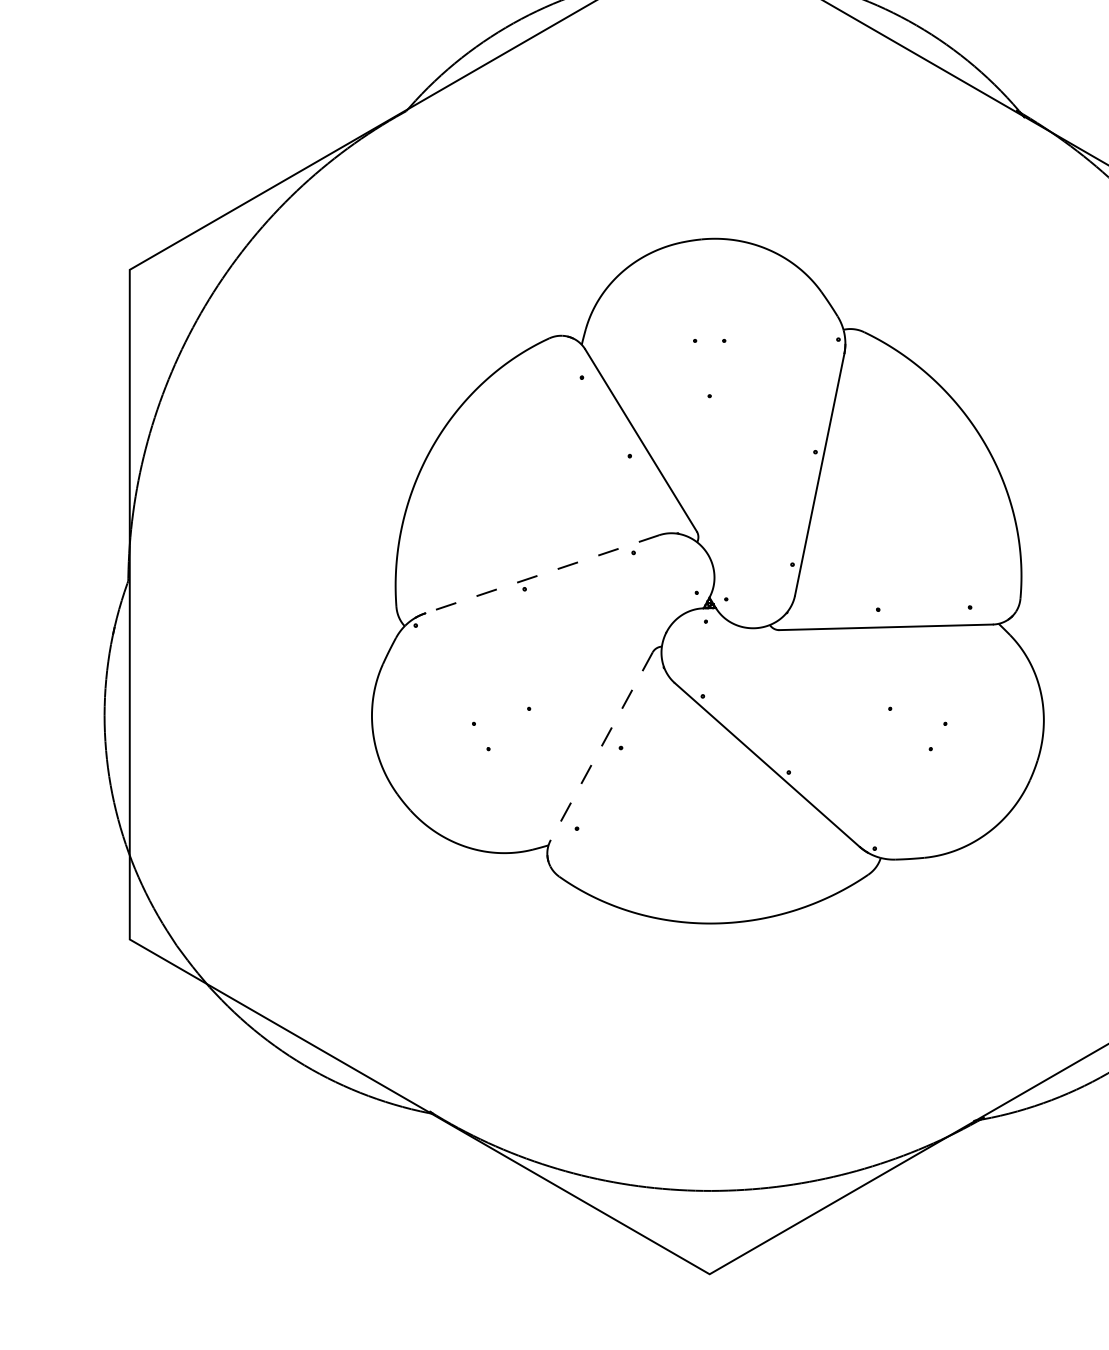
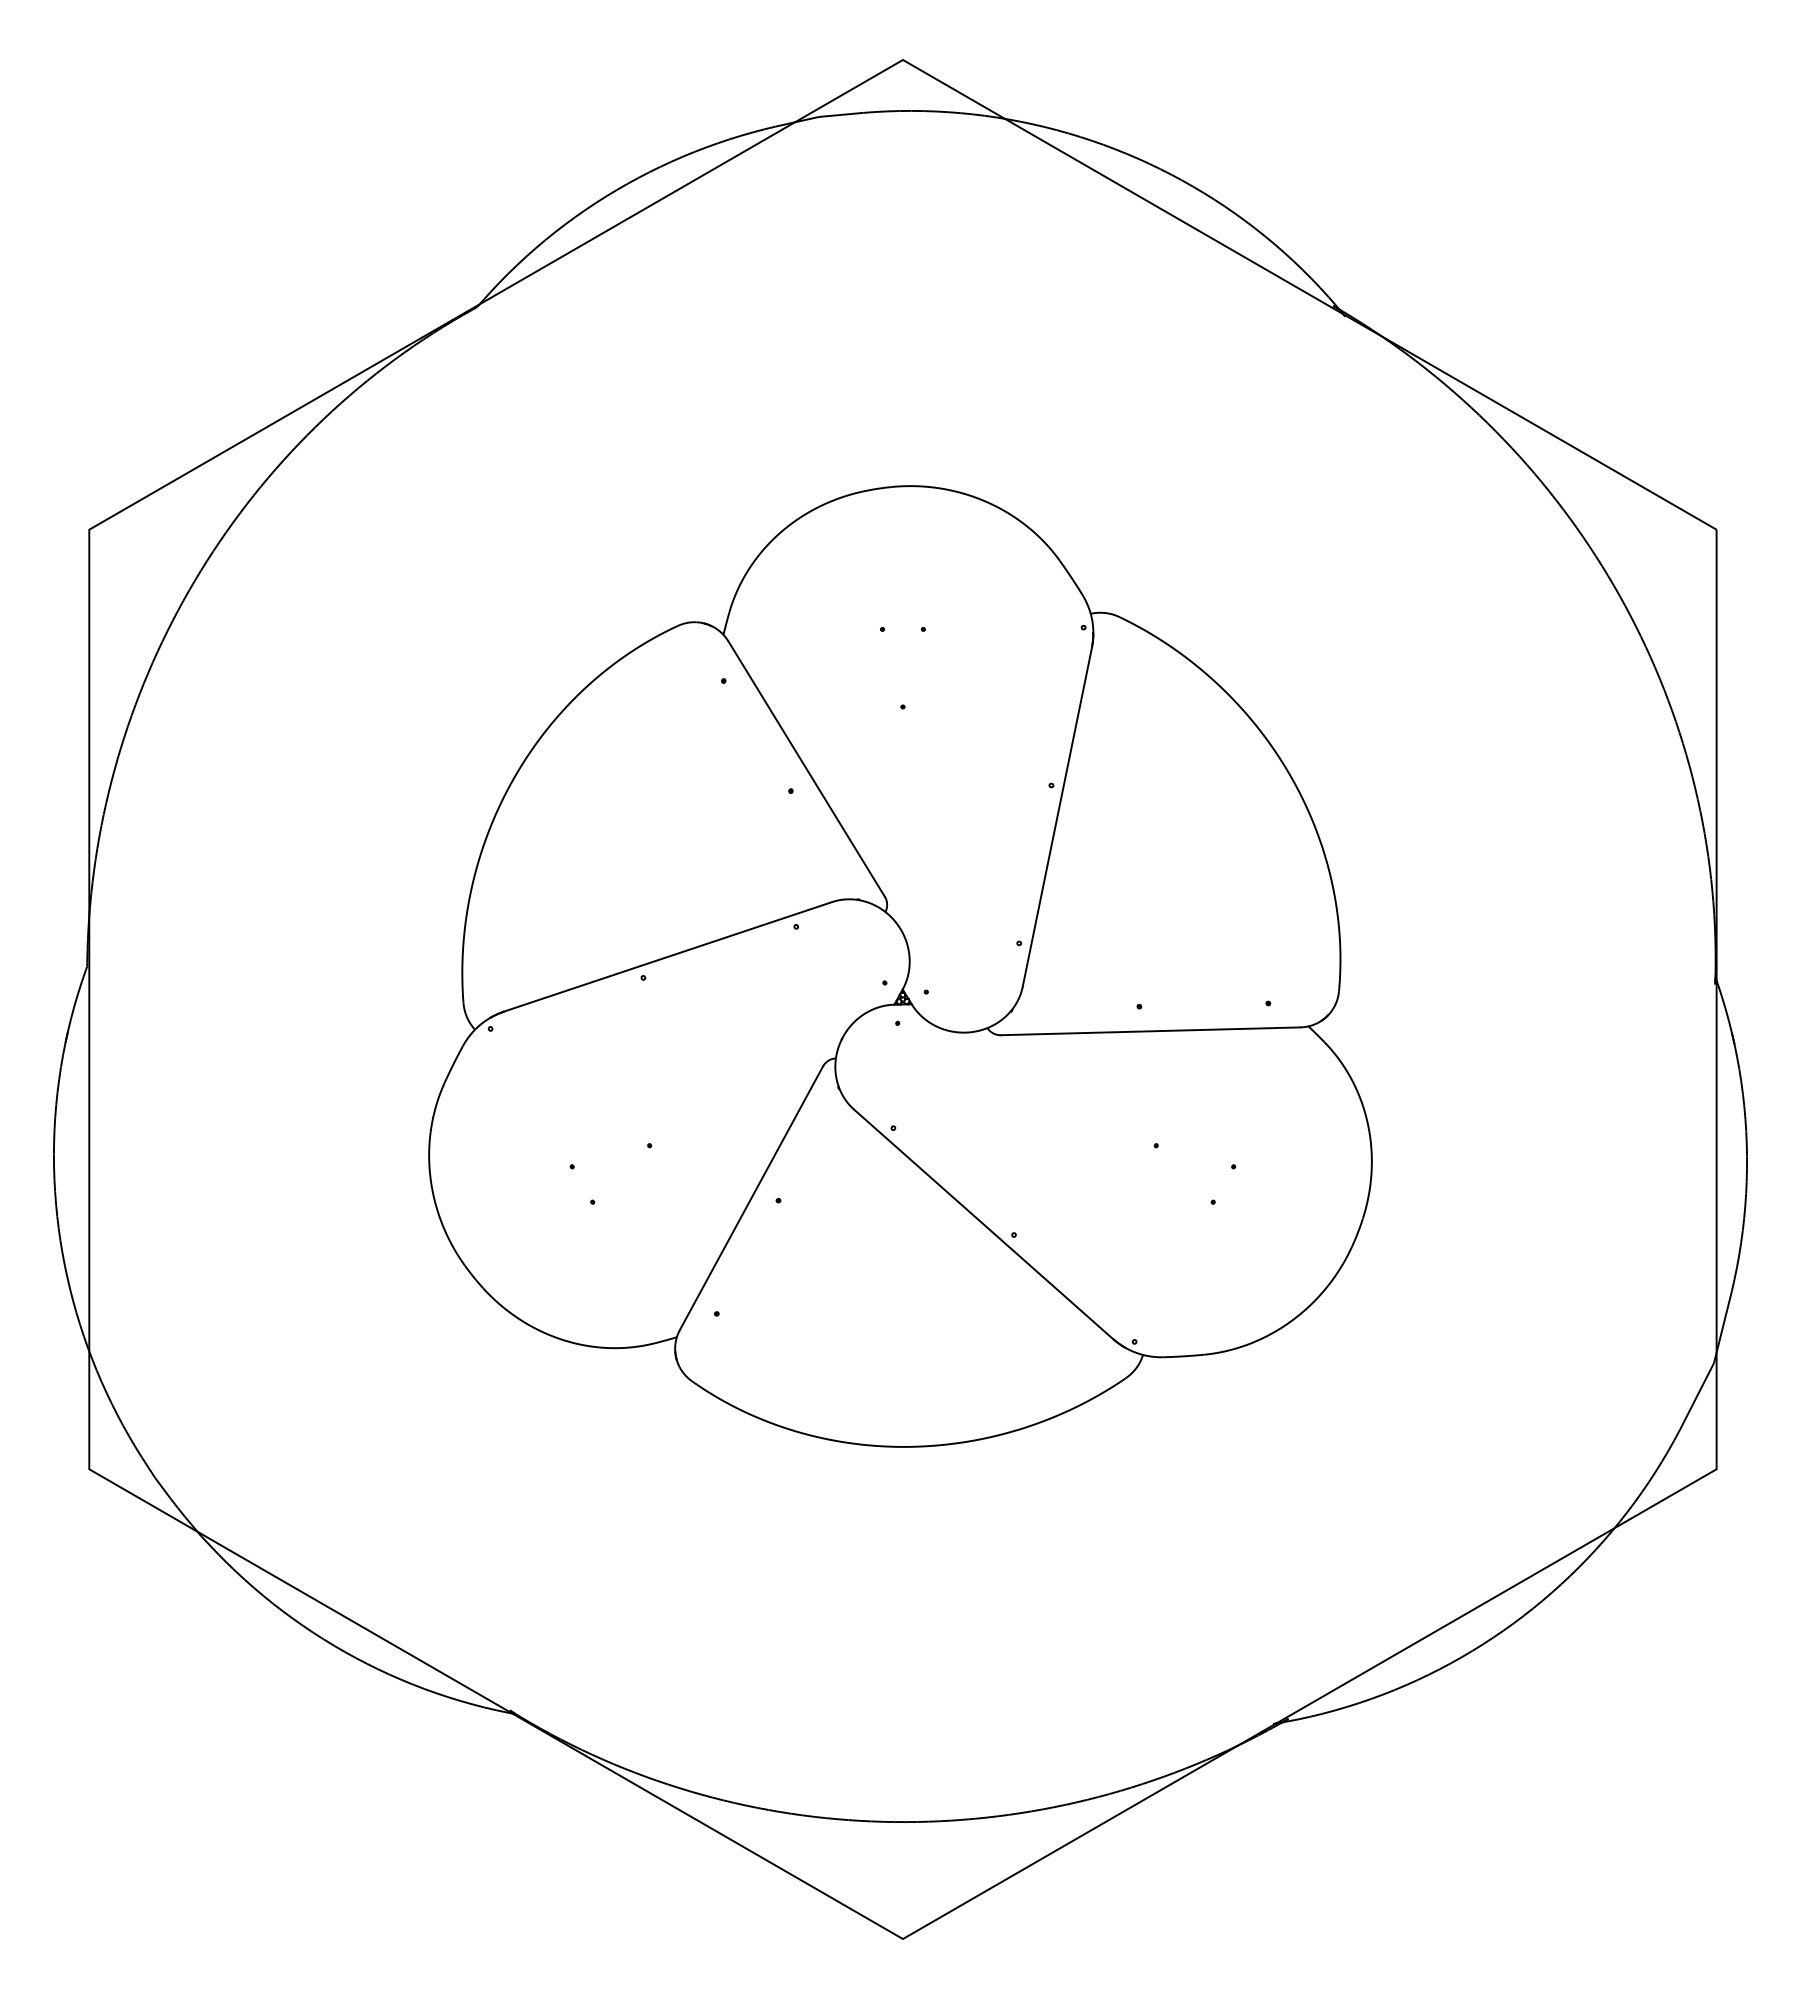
line: (542, 574) -> (668, 956), dashed -> solid
line: (601, 745) -> (751, 1197), dashed -> solid

